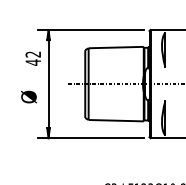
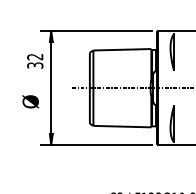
text: (33, 62) -> (35, 65), 42 -> 32

